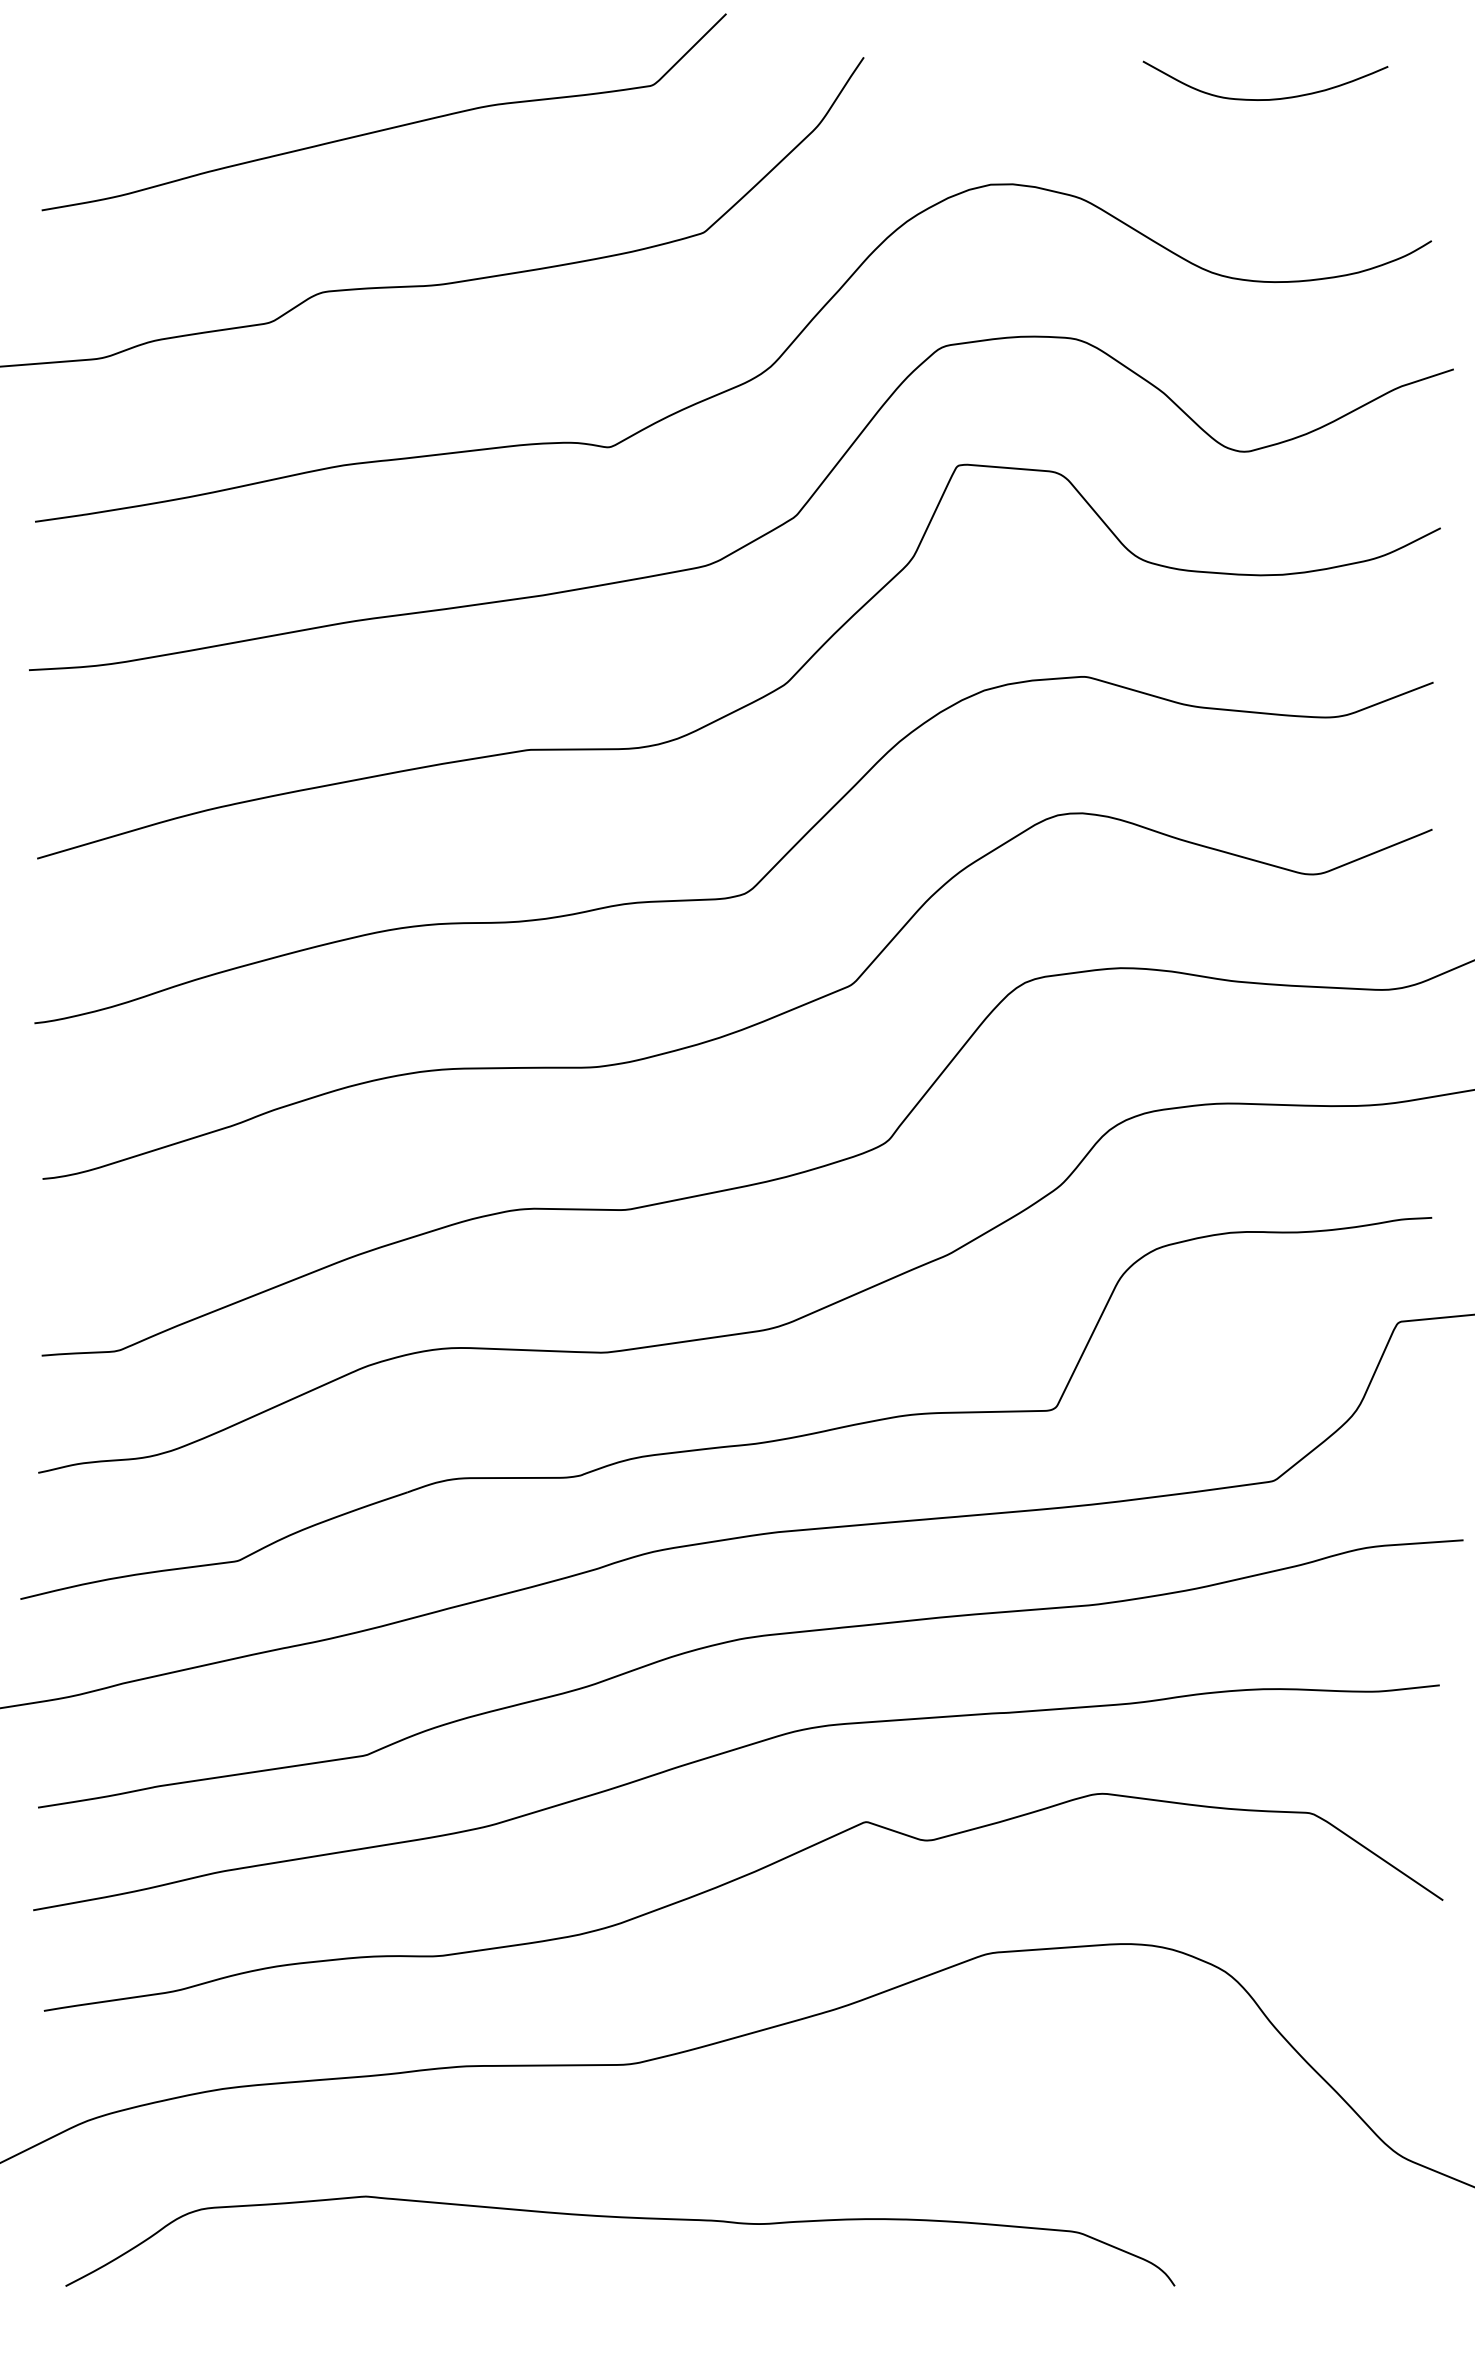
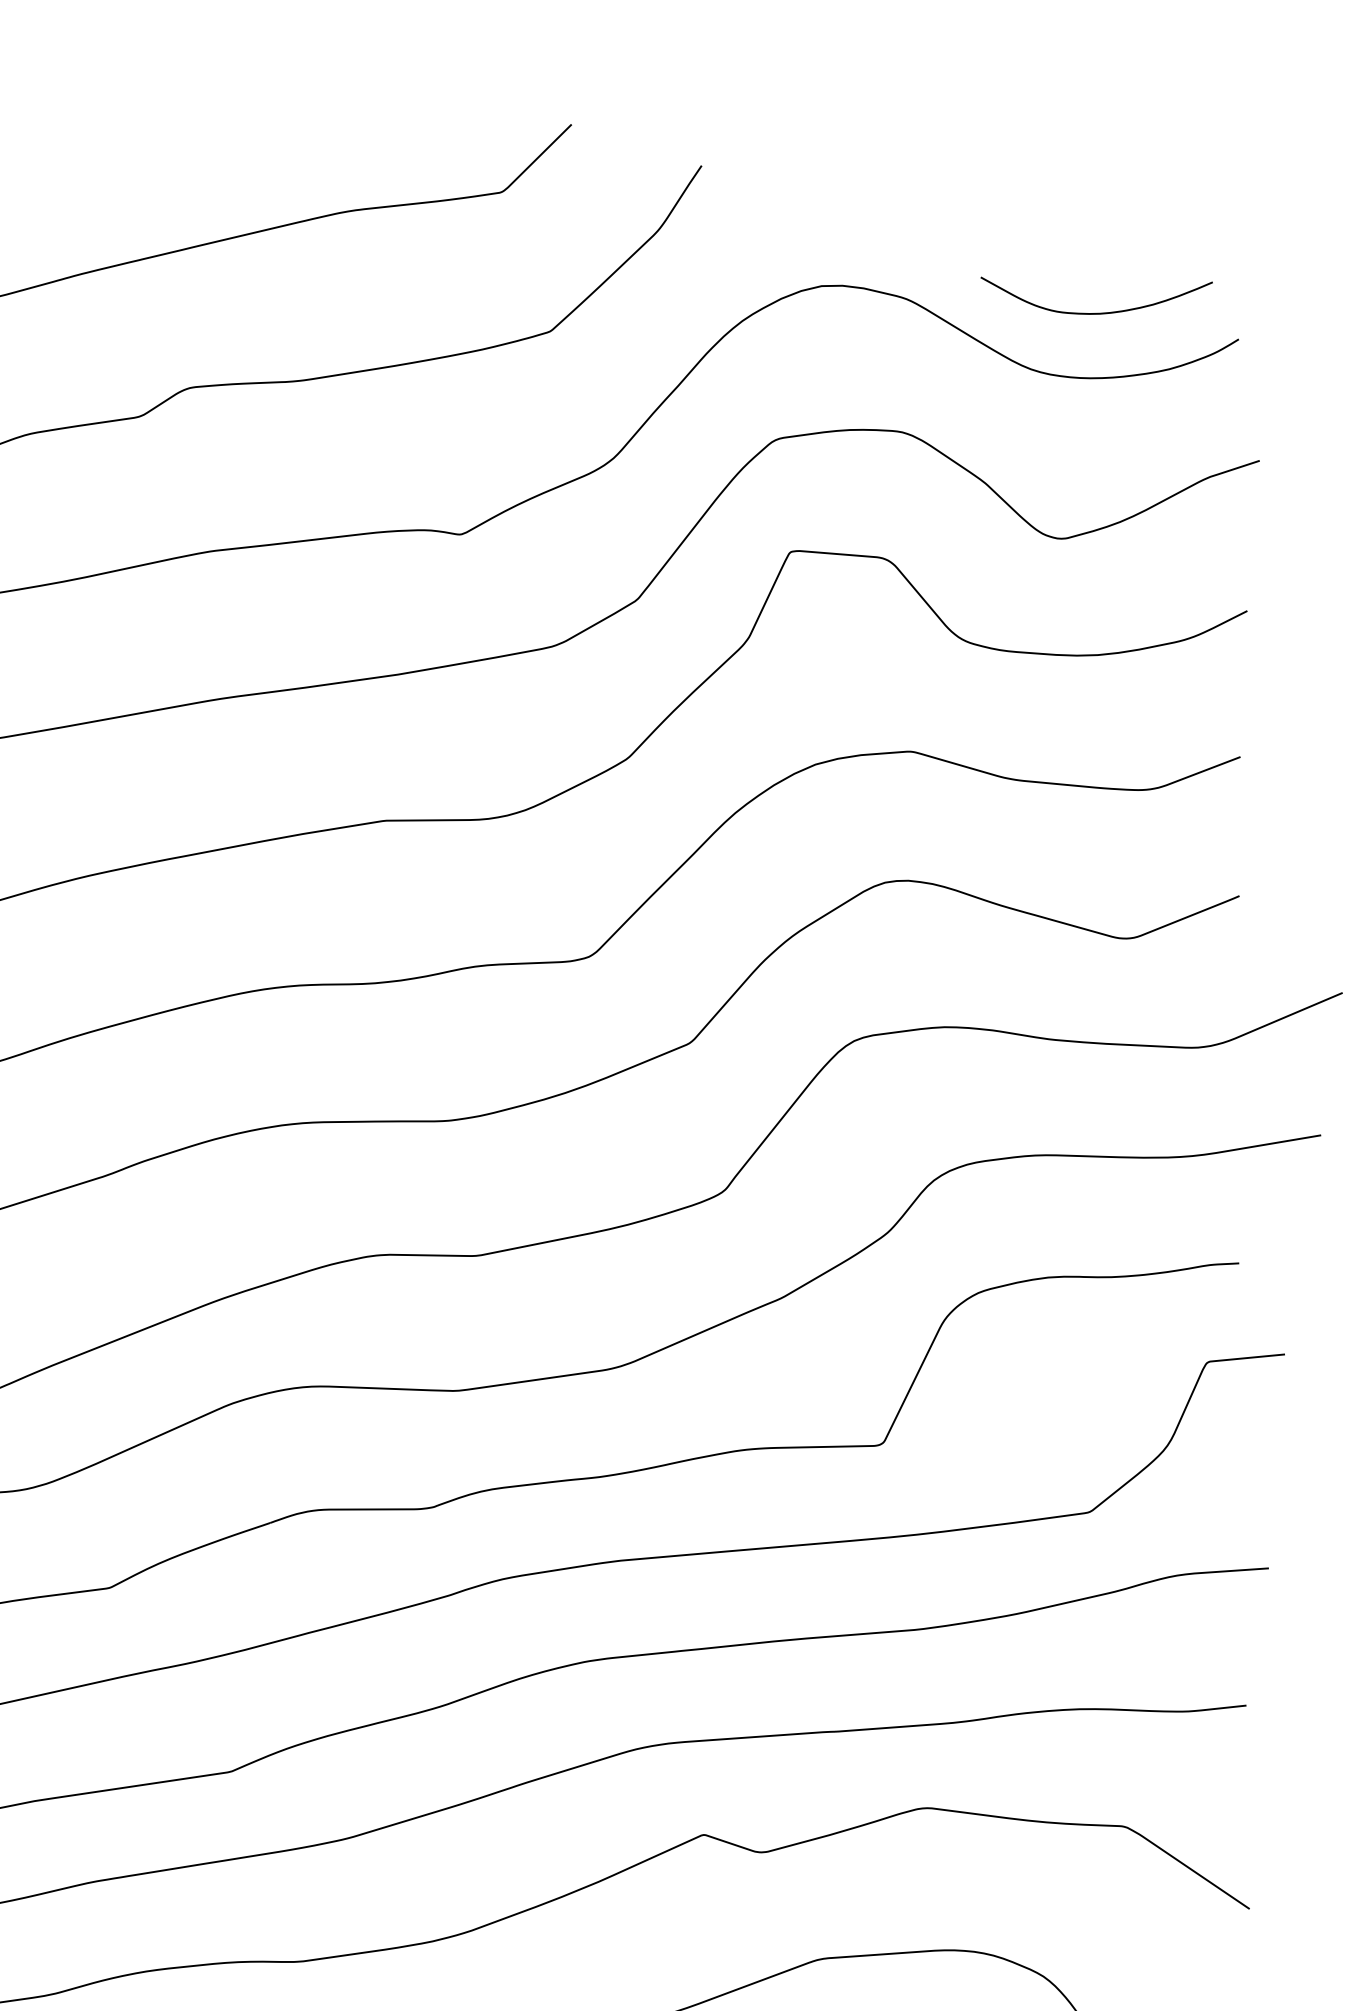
curve: (1270, 98) -> (1101, 312), moved

